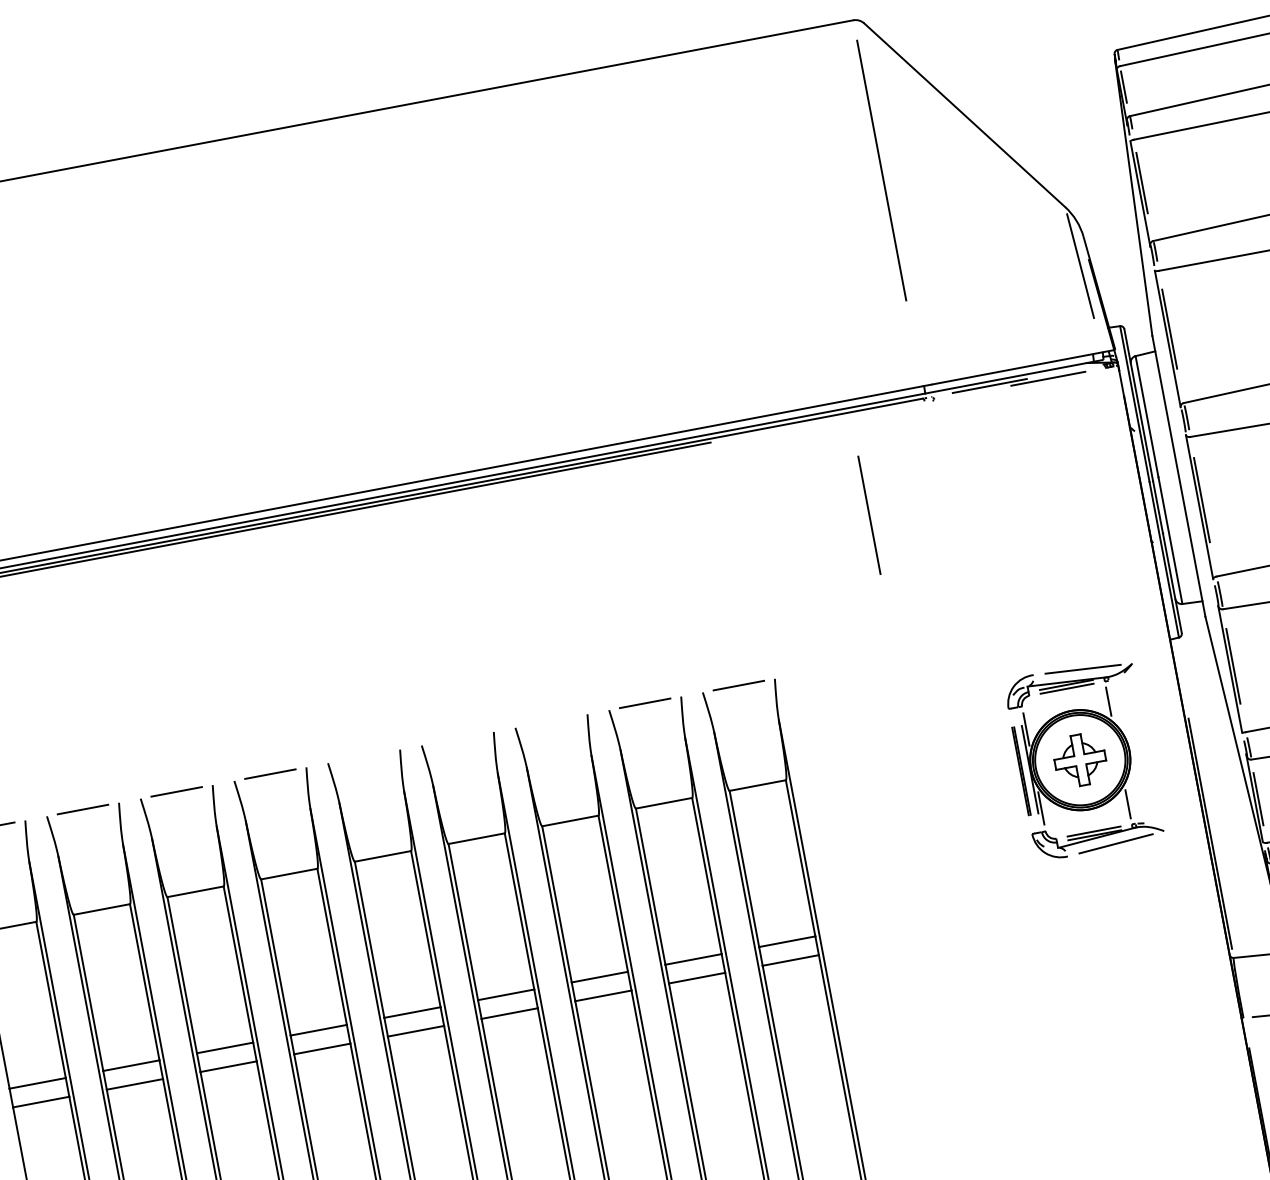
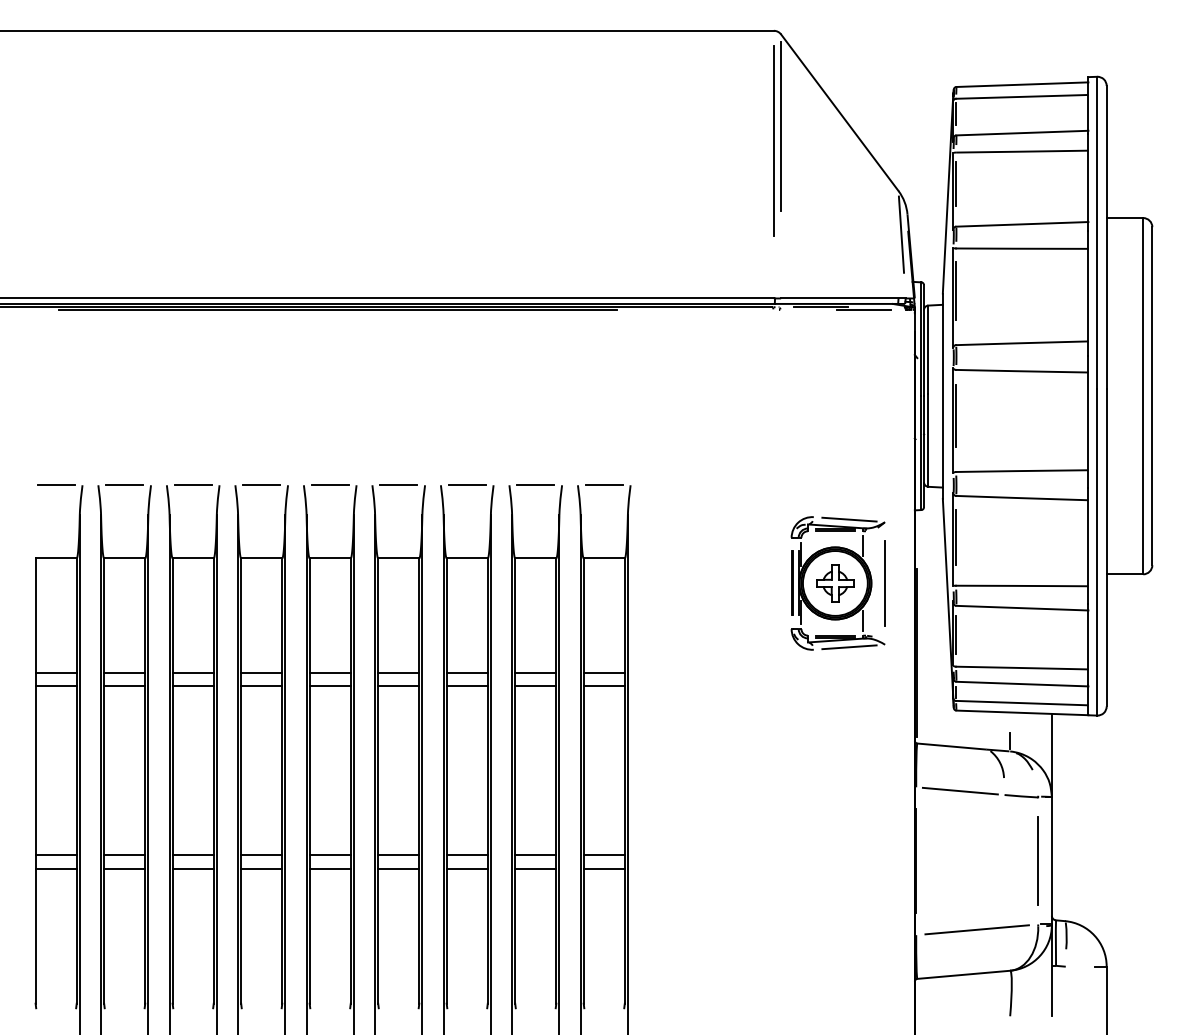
line: (888, 147) -> (781, 125), added
line: (868, 515) -> (884, 583), moved
line: (550, 721) -> (466, 485), added
line: (457, 739) -> (398, 485), added
line: (363, 756) -> (329, 485), added

